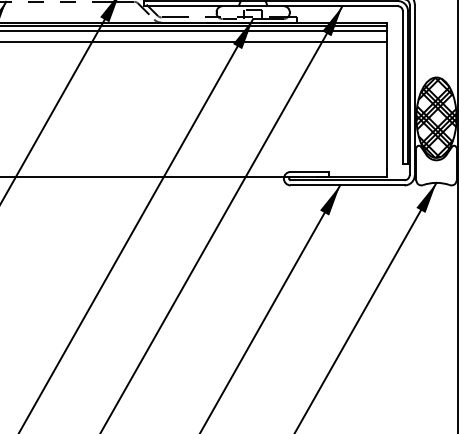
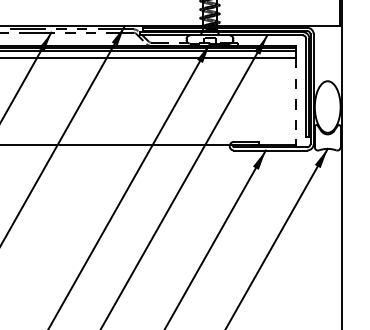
line: (386, 105) -> (295, 99), solid -> dashed
hatch: (436, 116) -> (327, 106), removed

